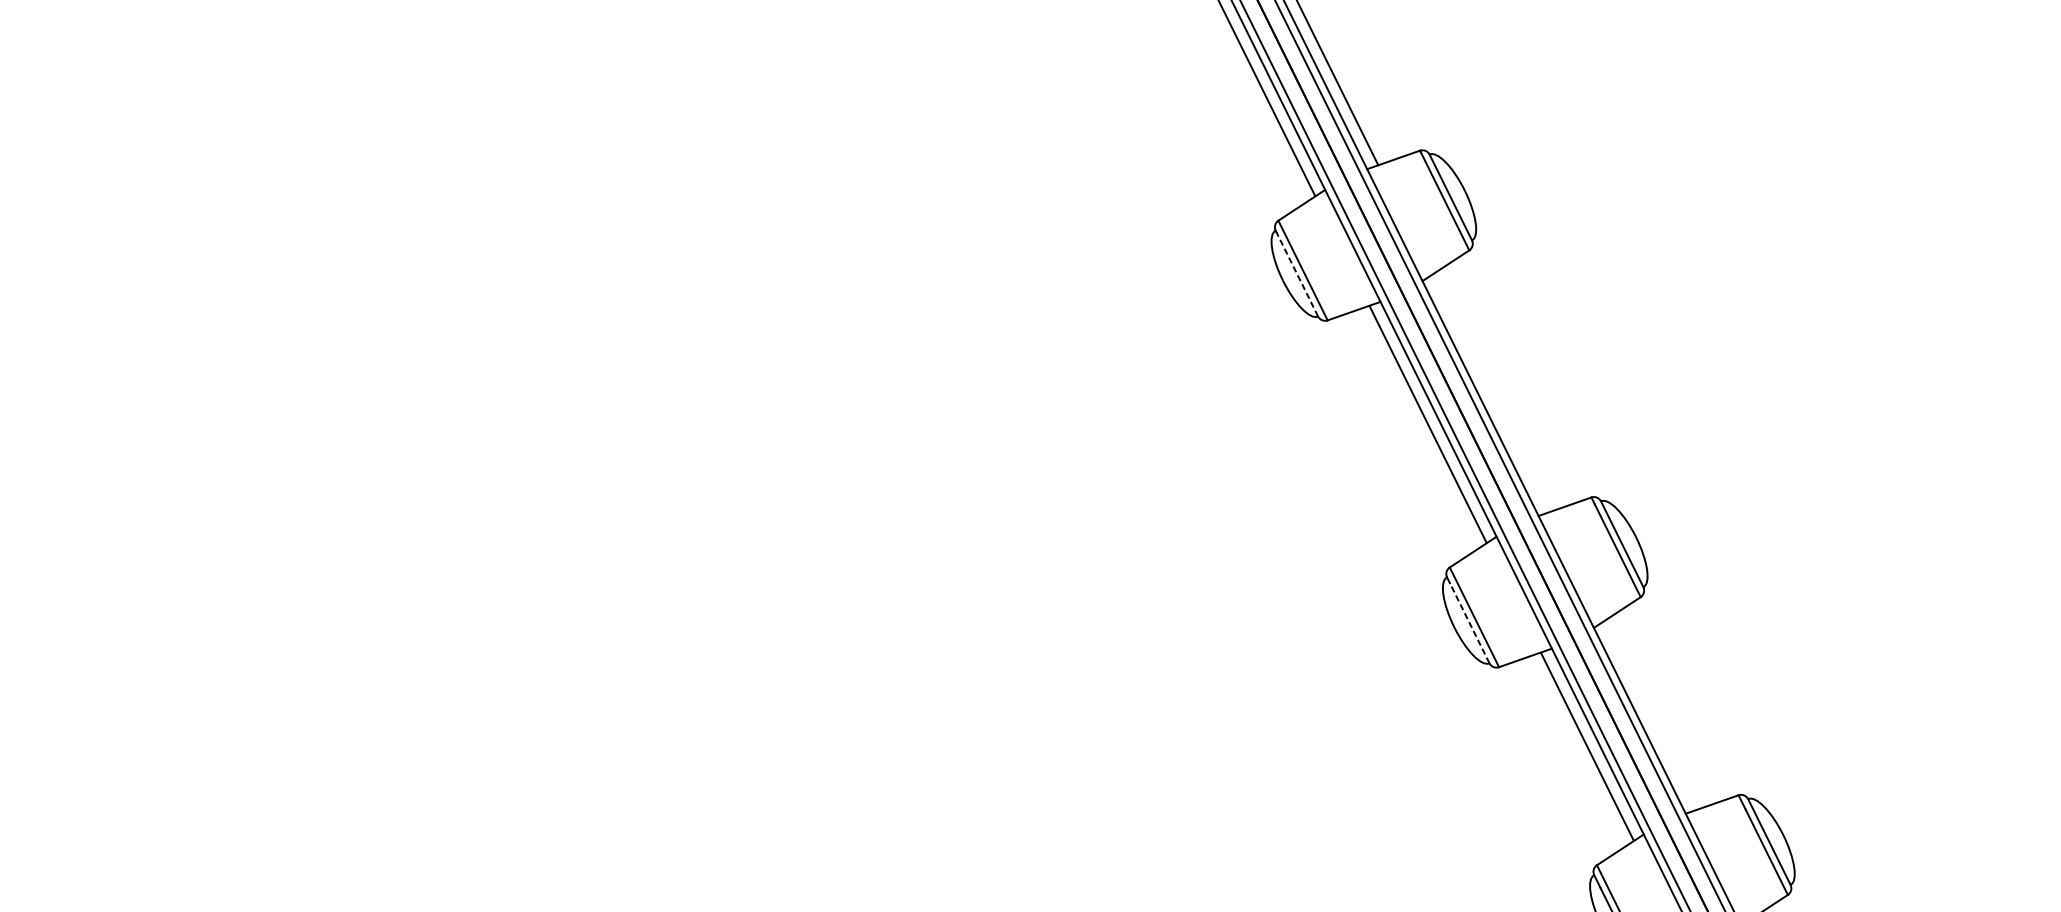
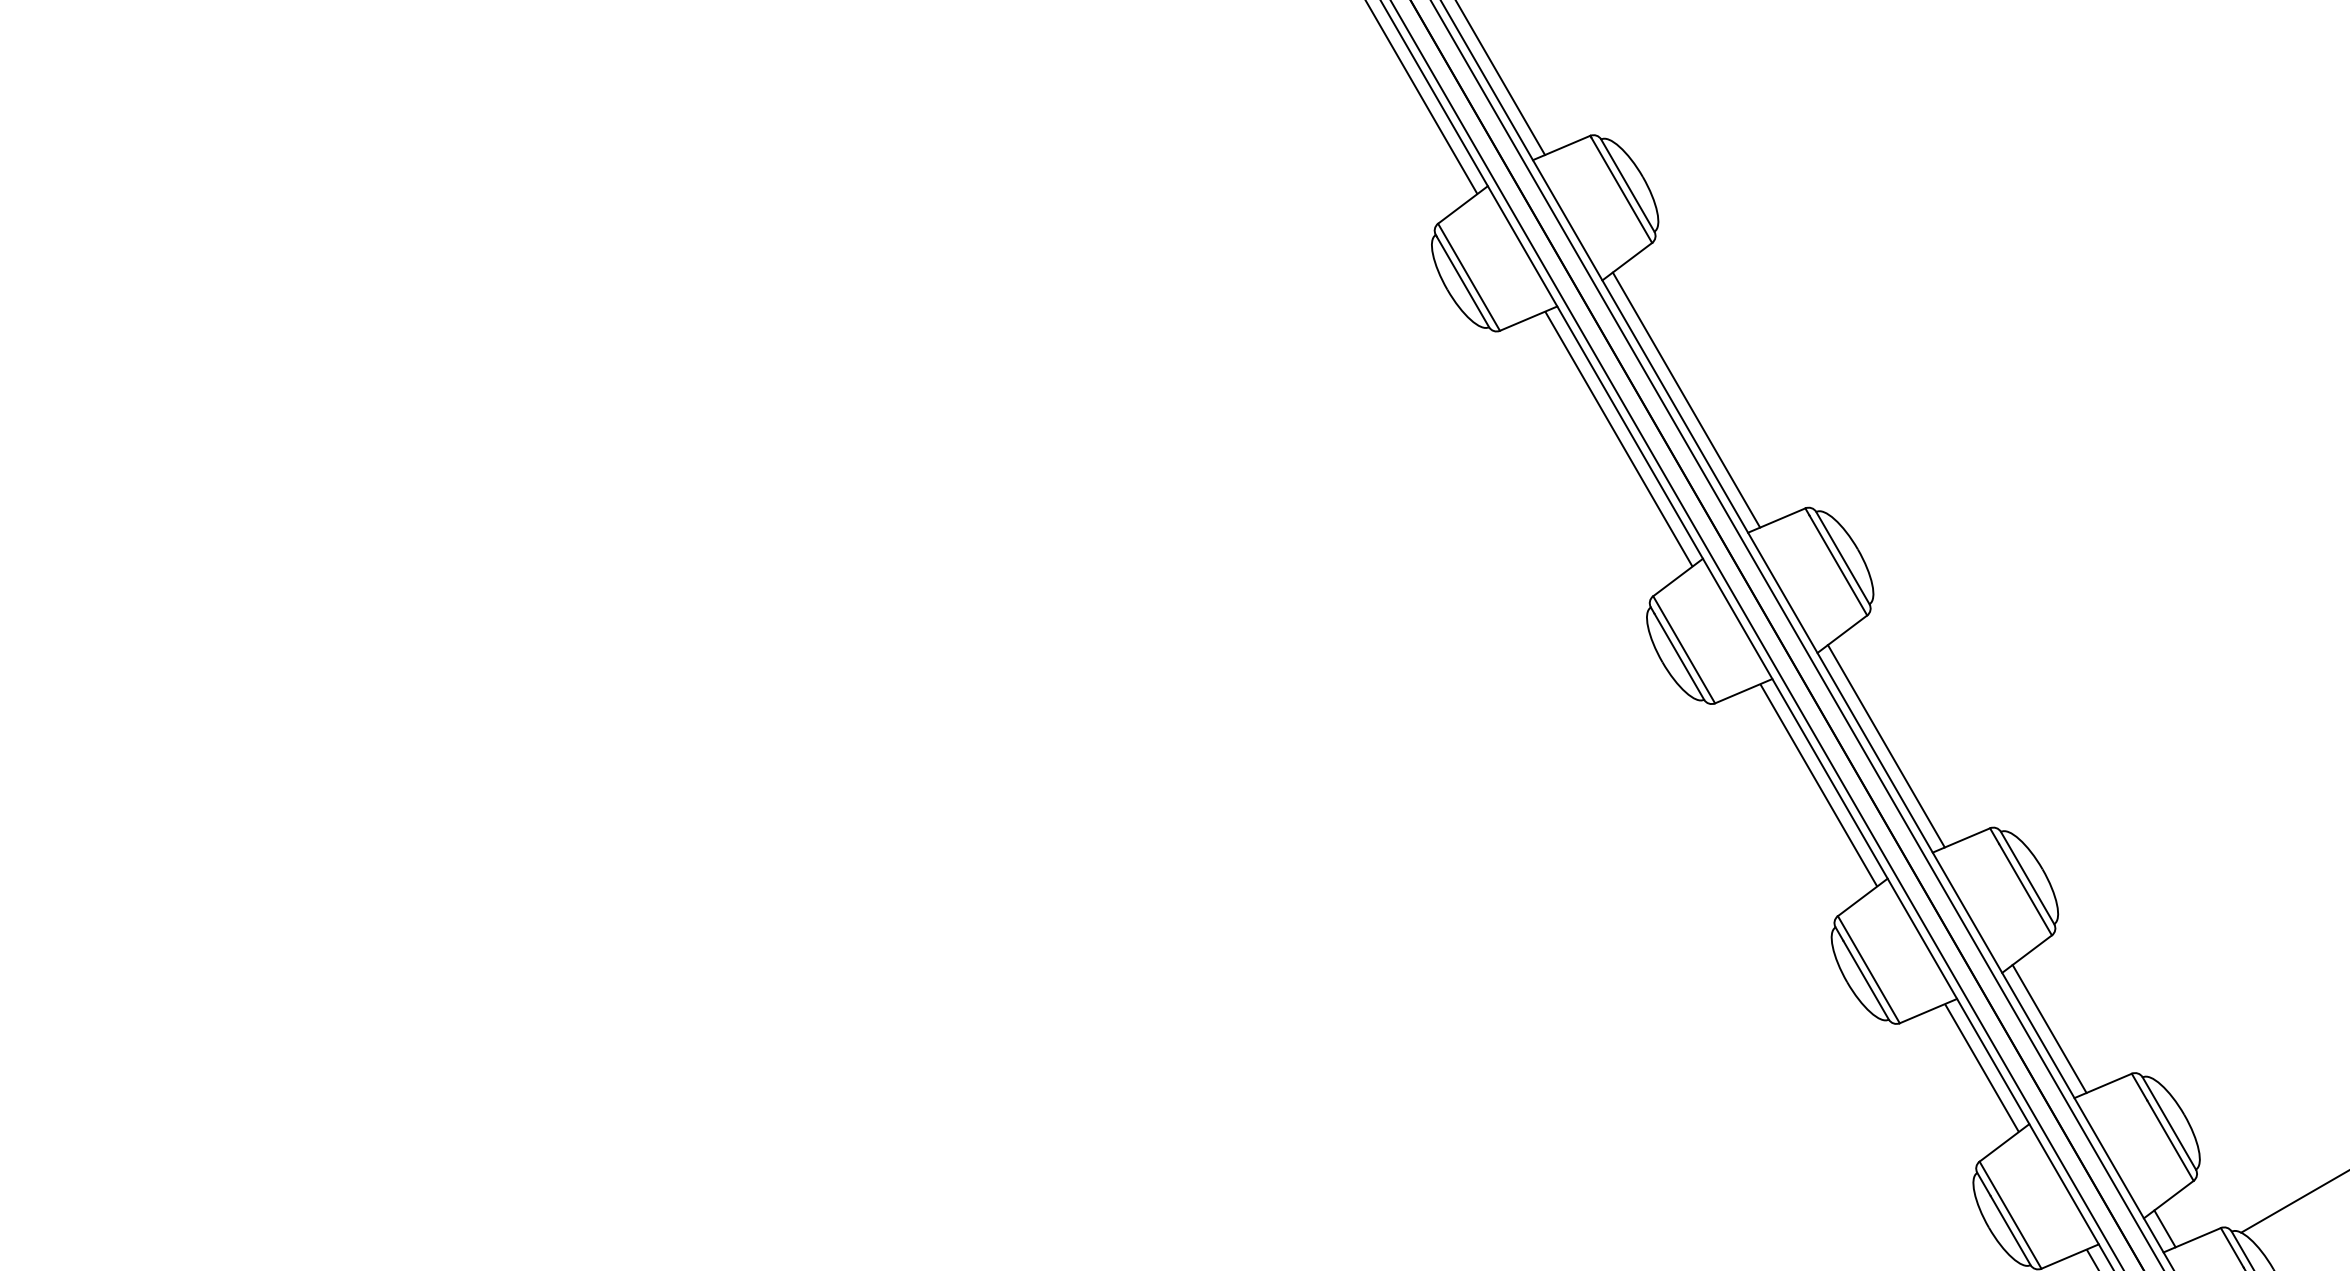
line: (1296, 273) -> (1462, 281), dashed -> solid
line: (1491, 392) -> (1686, 399), added
line: (1469, 623) -> (1679, 656), dashed -> solid
line: (1649, 715) -> (1885, 746), added

